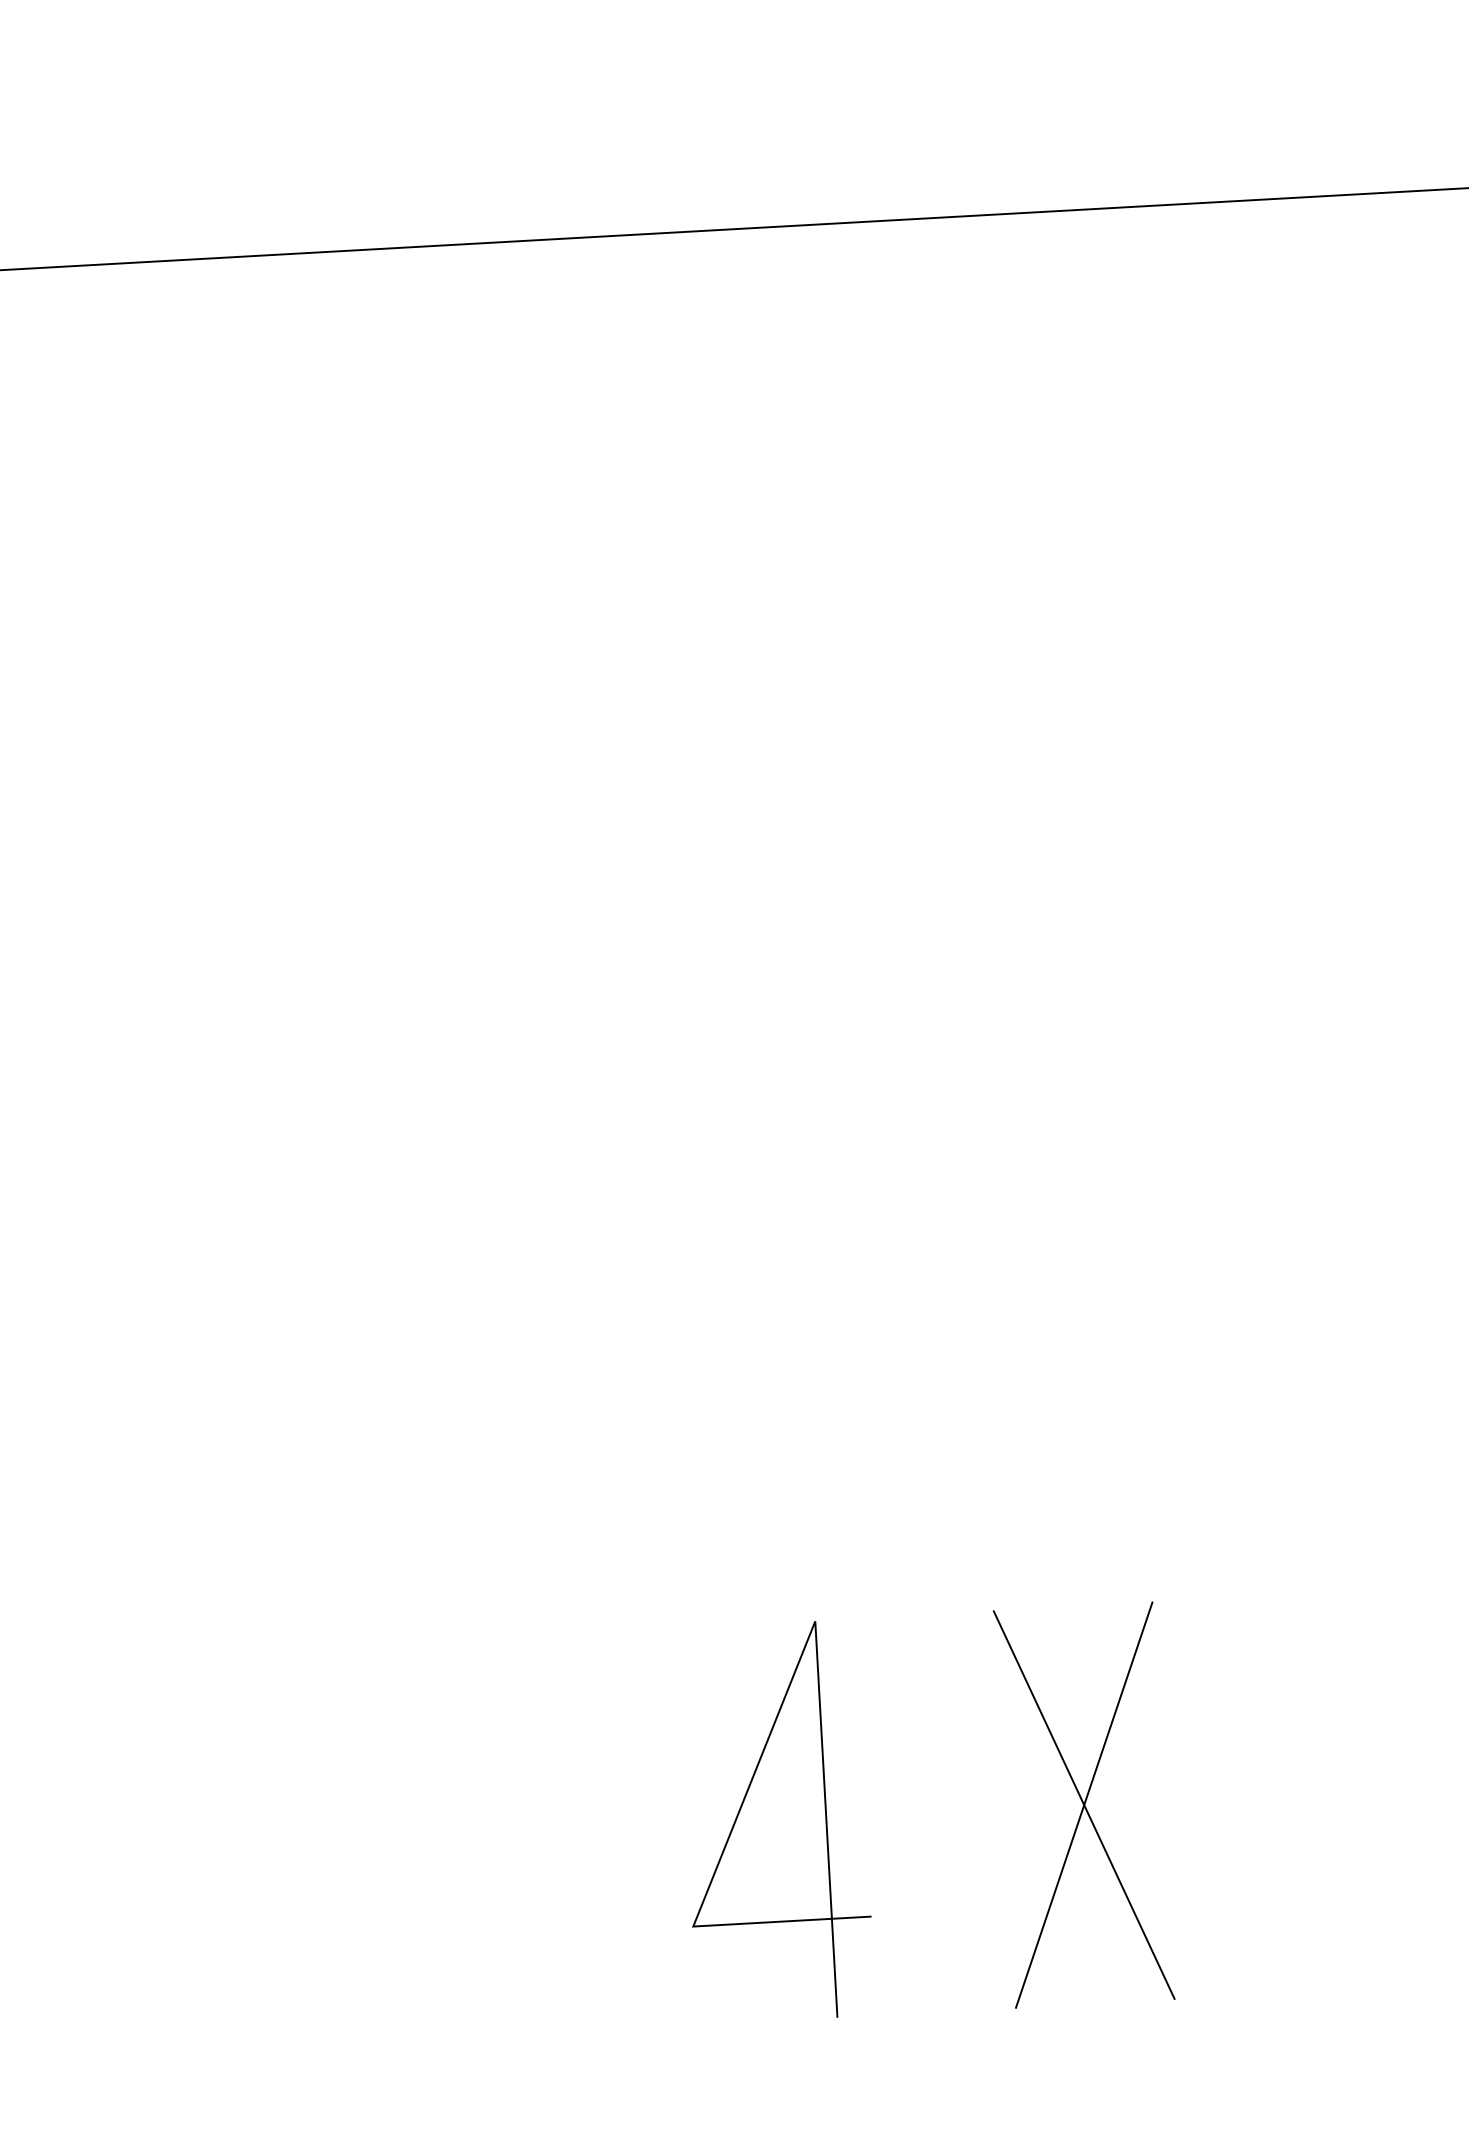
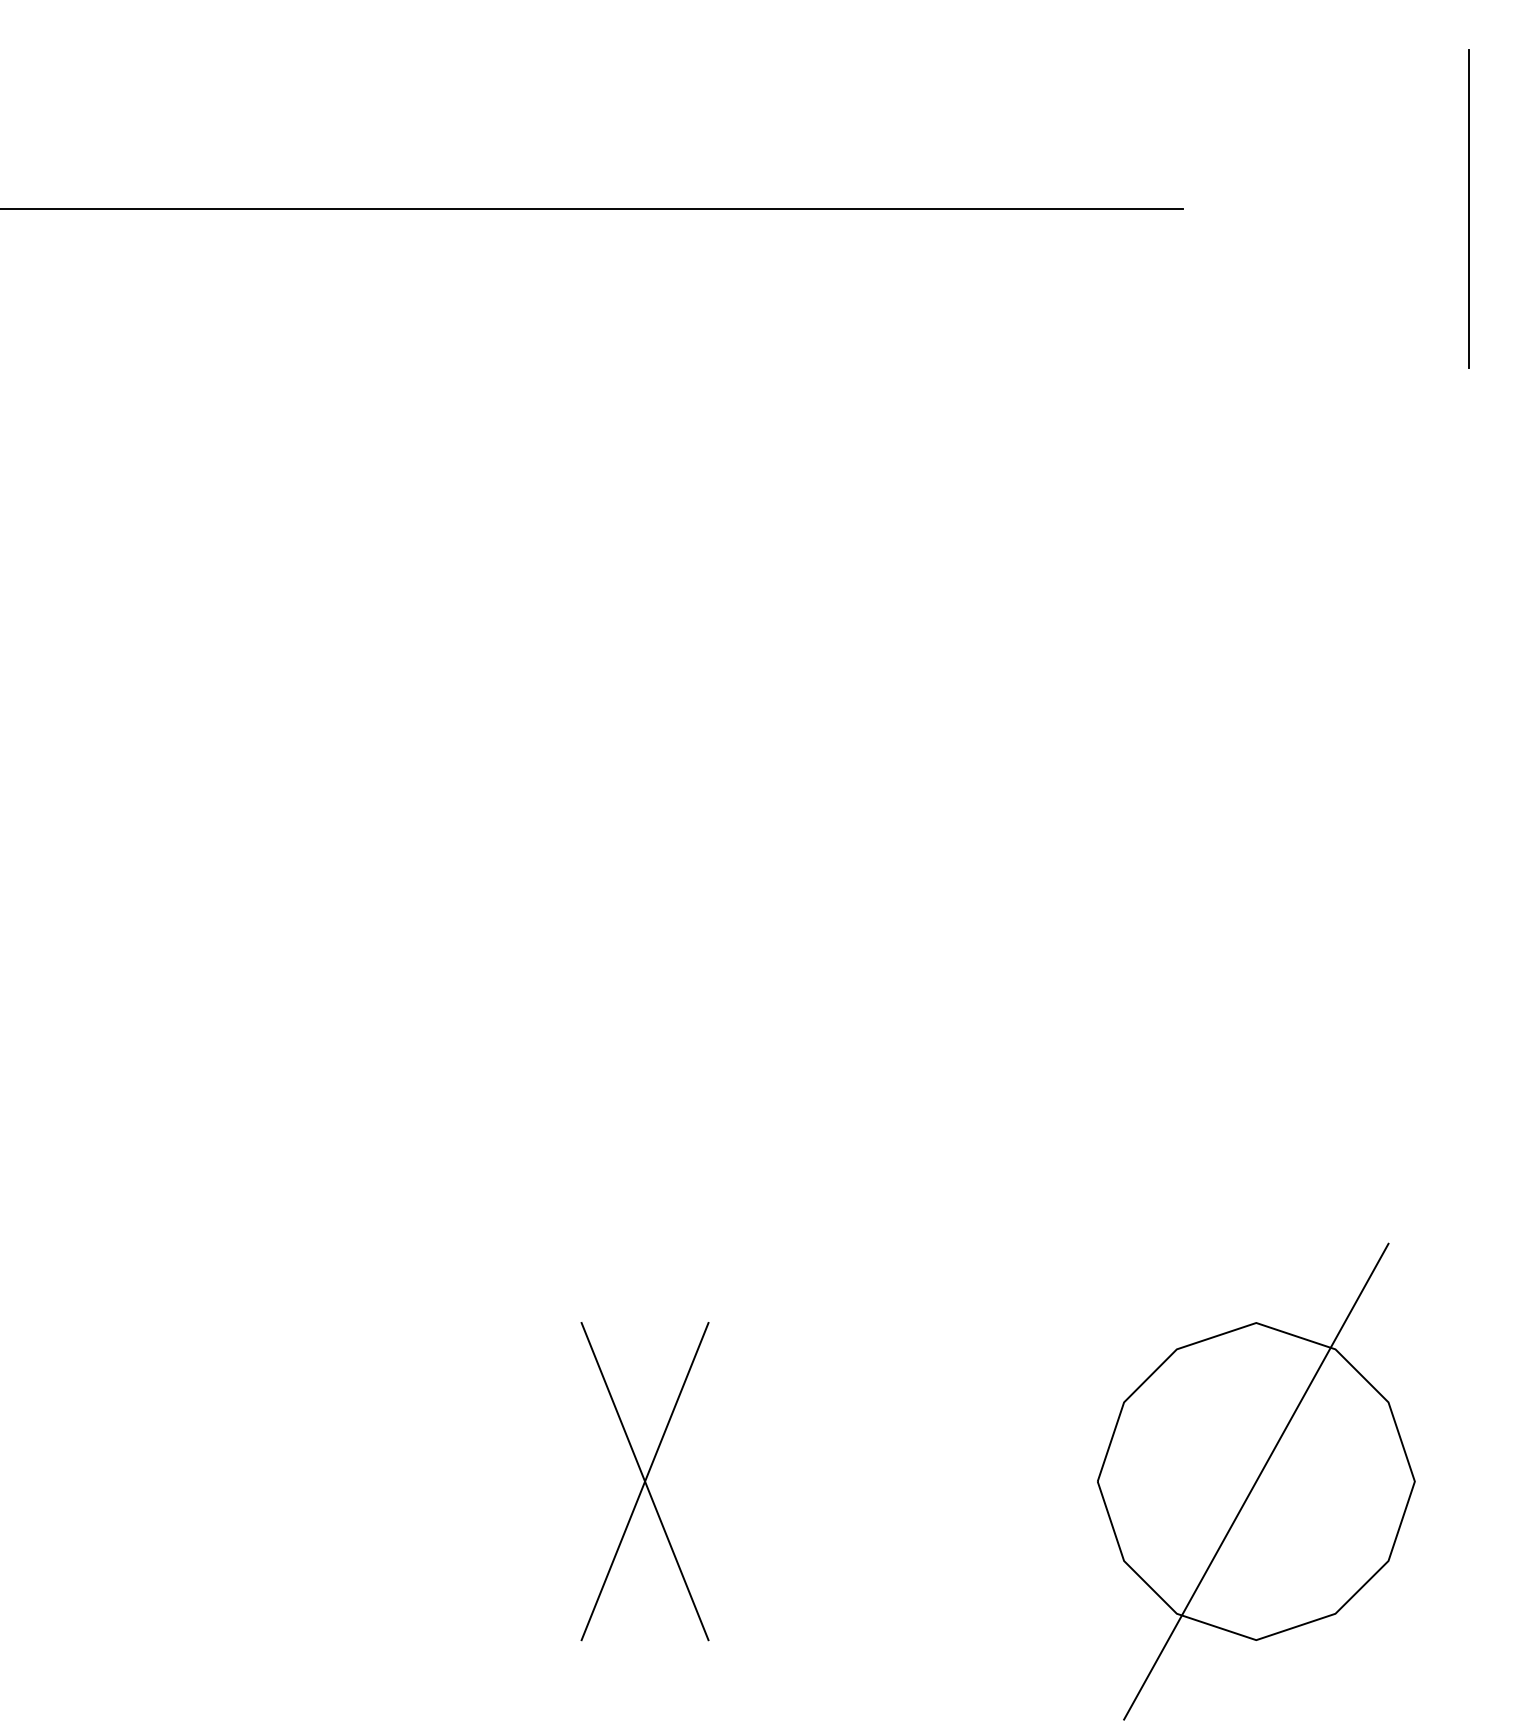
part: (1083, 1805) -> (644, 1481), moved
line: (741, 1810) -> (443, 1470), removed

